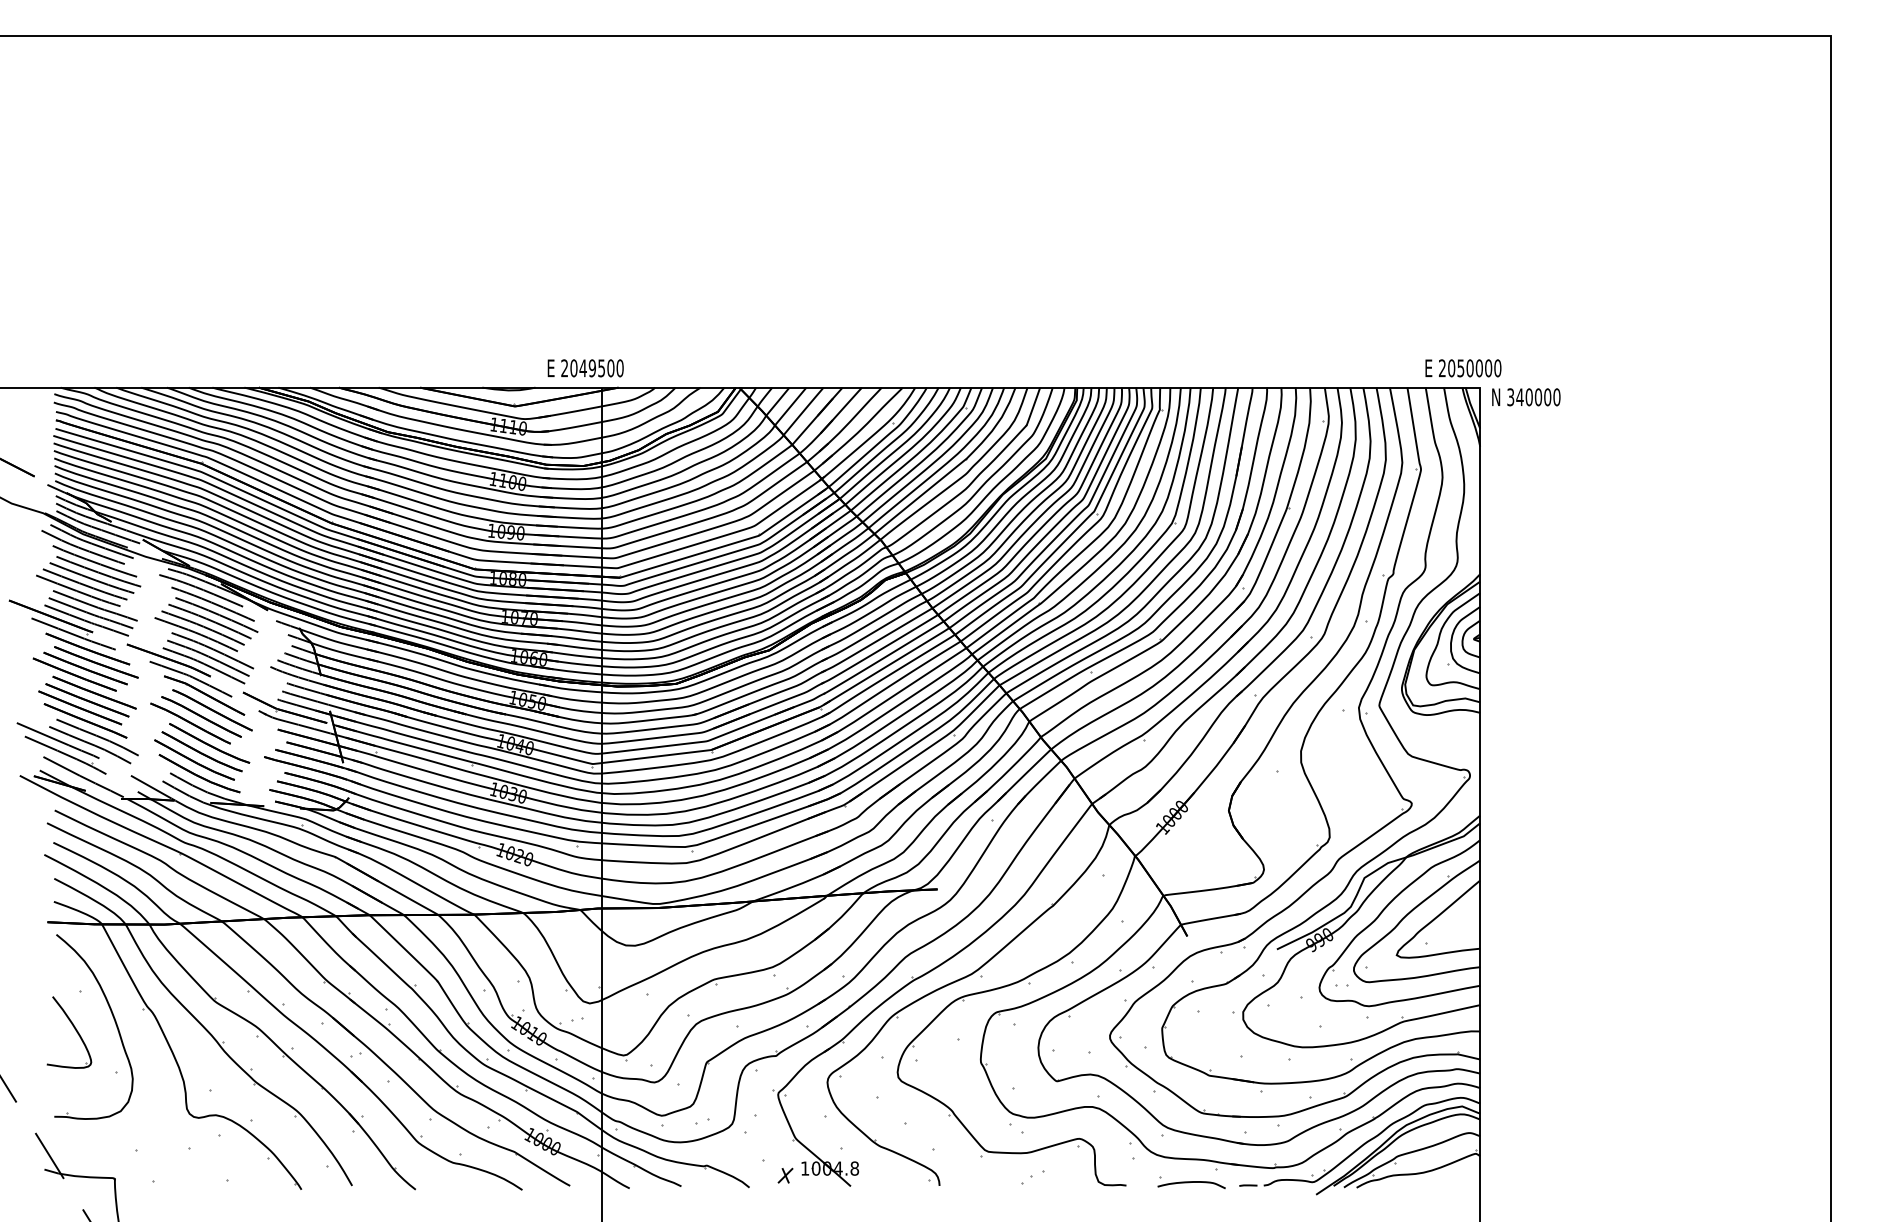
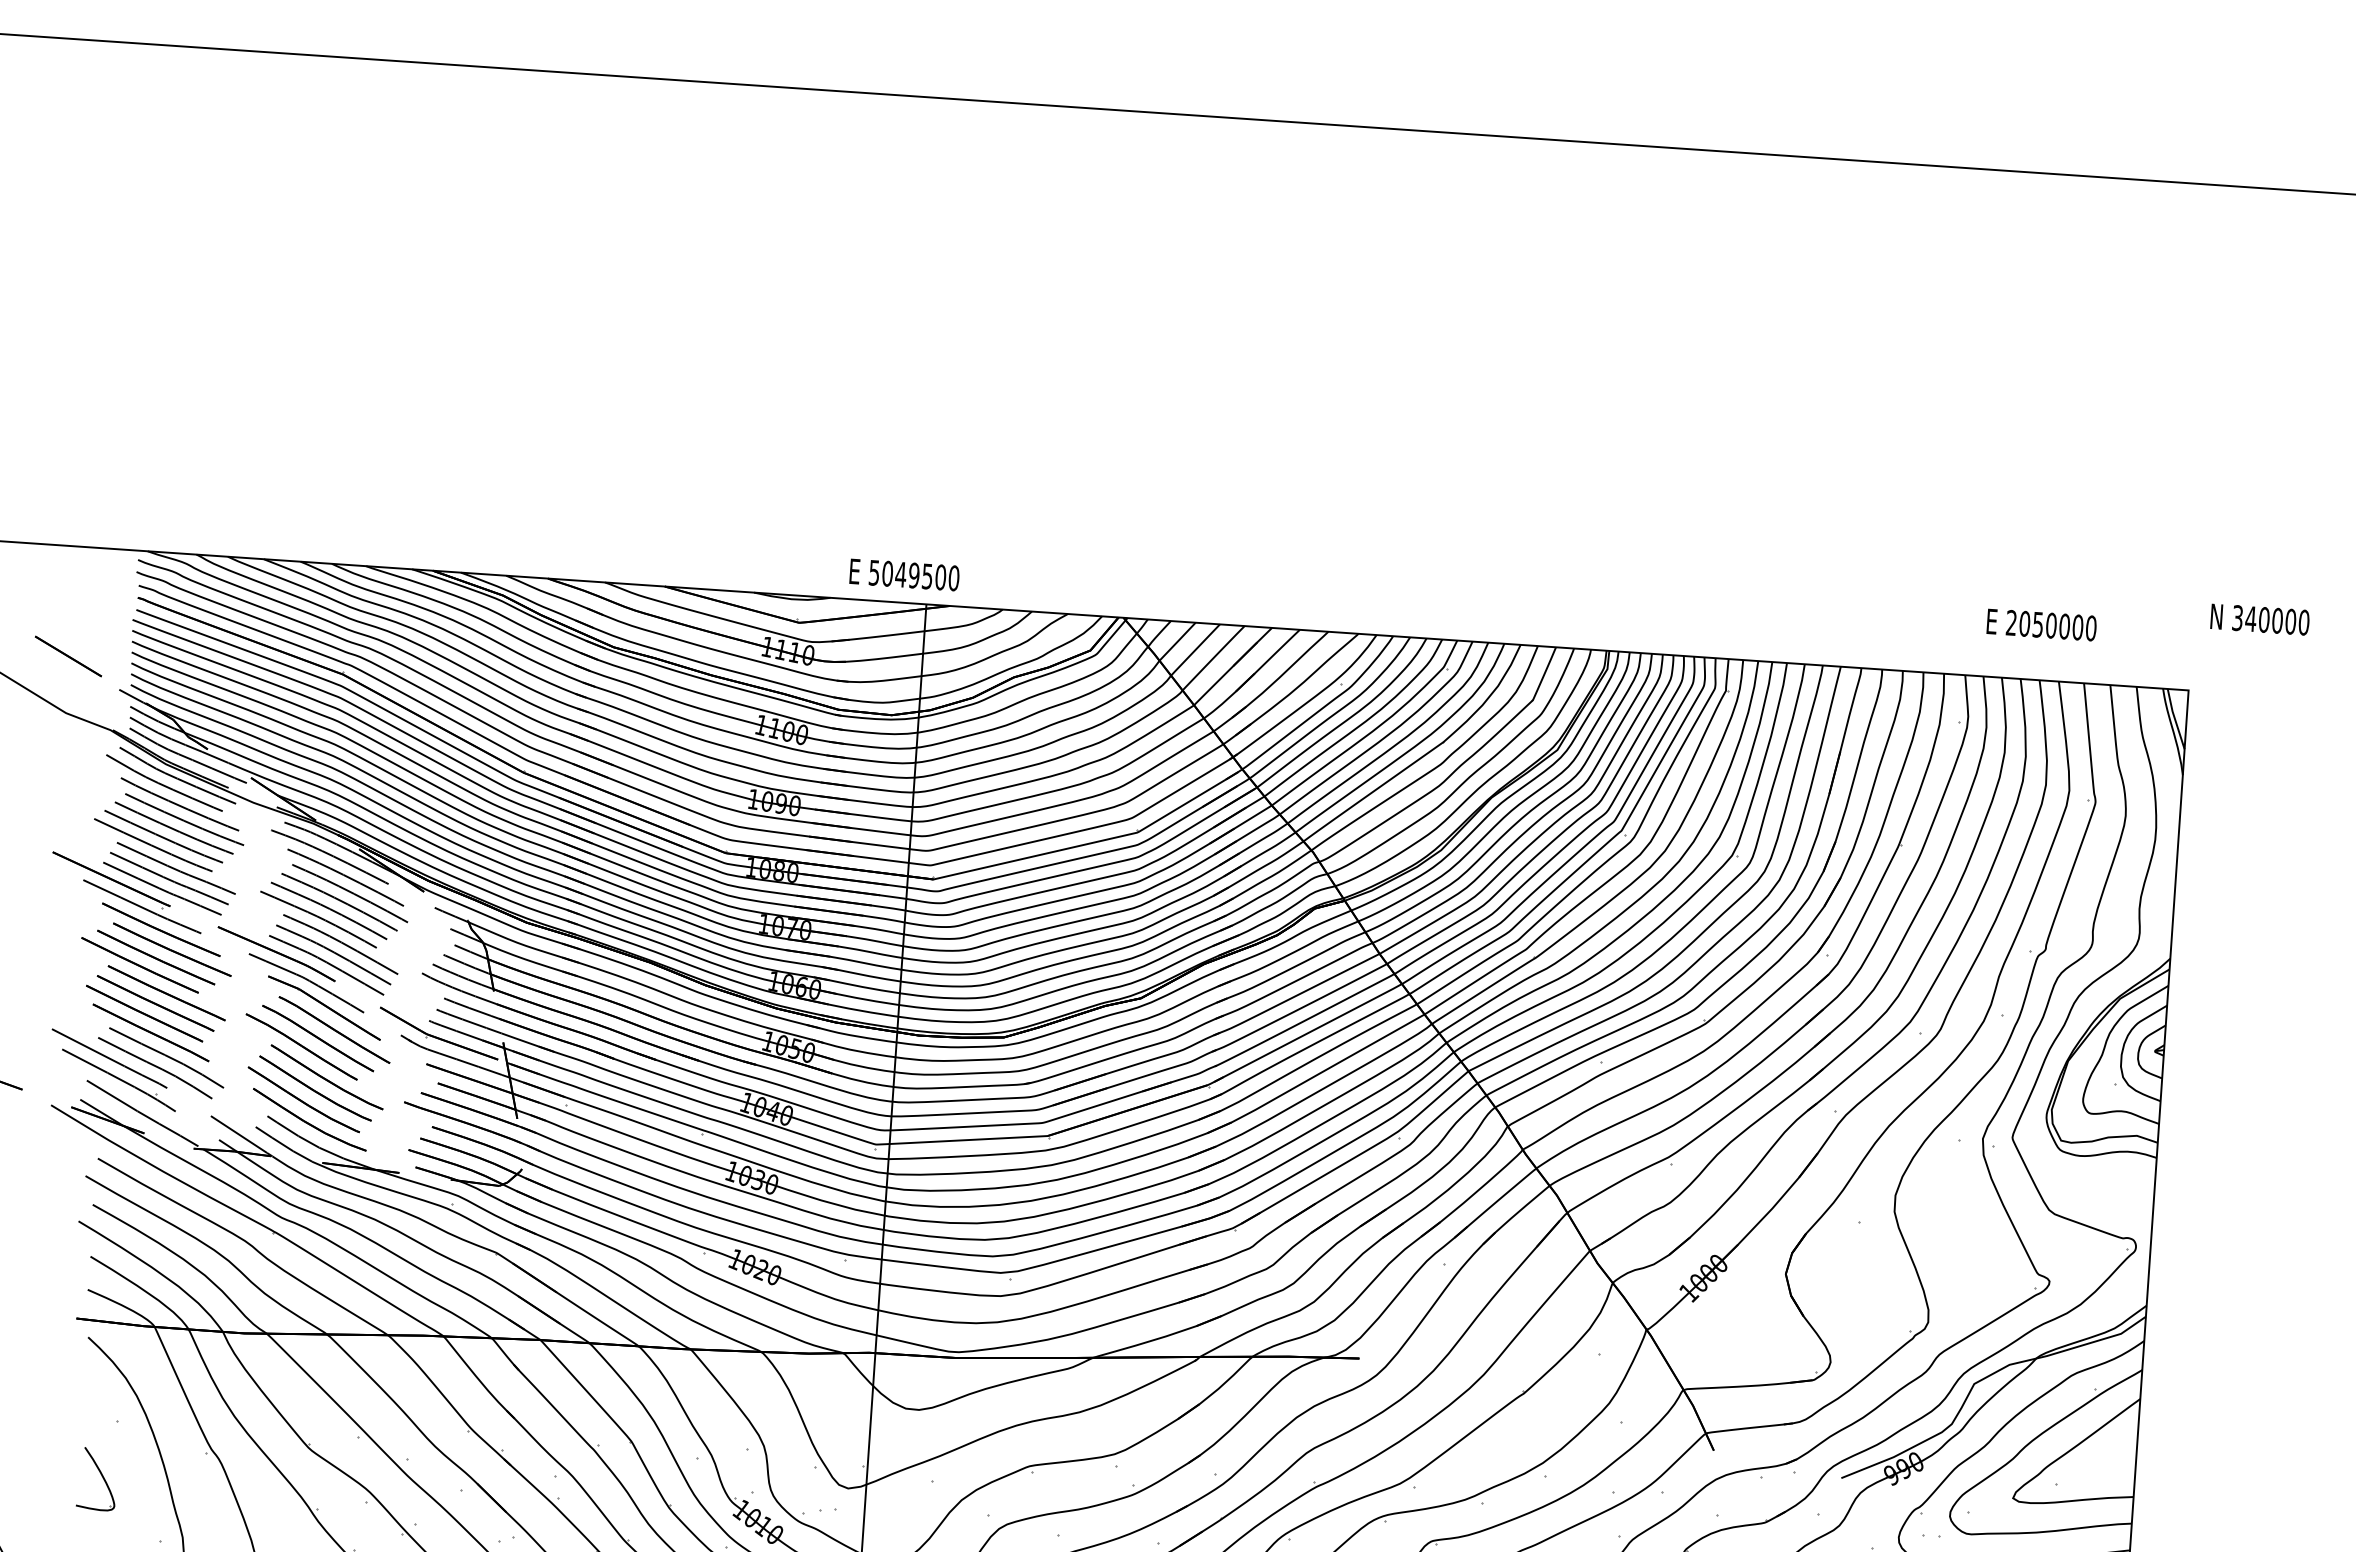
text: (564, 368) -> (874, 573), 2049500 -> 5049500
text: (1463, 368) -> (2041, 625), moved
text: (1526, 397) -> (2260, 619), moved
part: (69, 1032) -> (97, 1479), size x0.6

